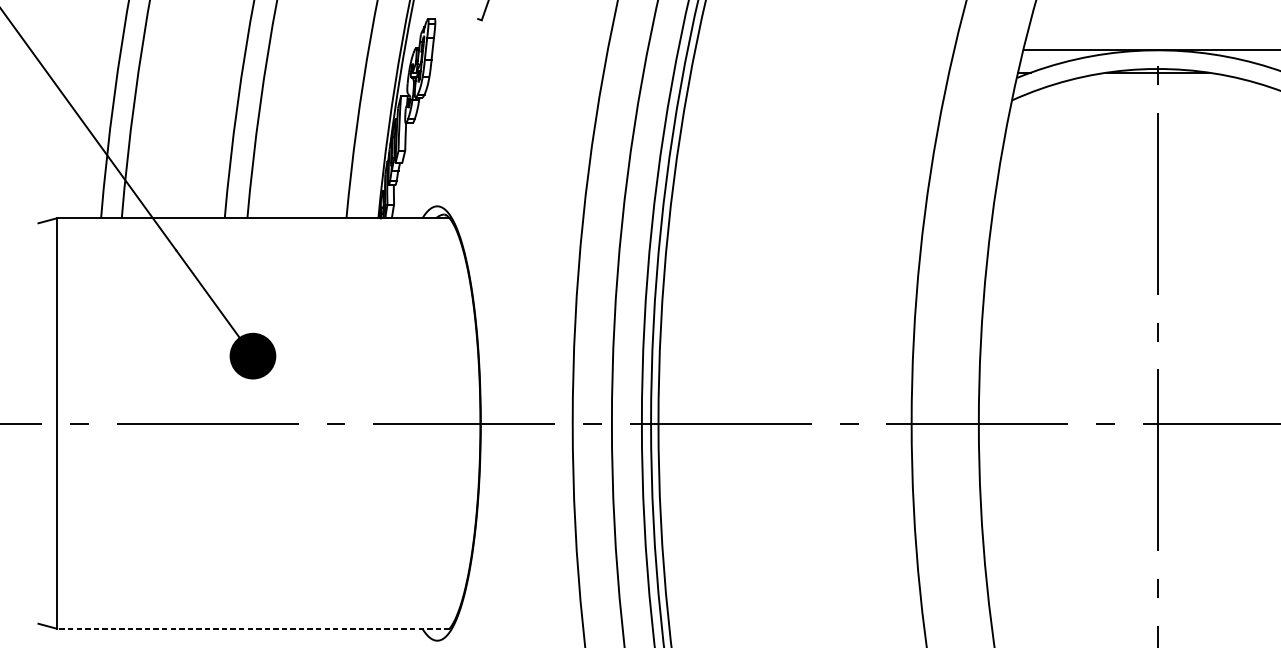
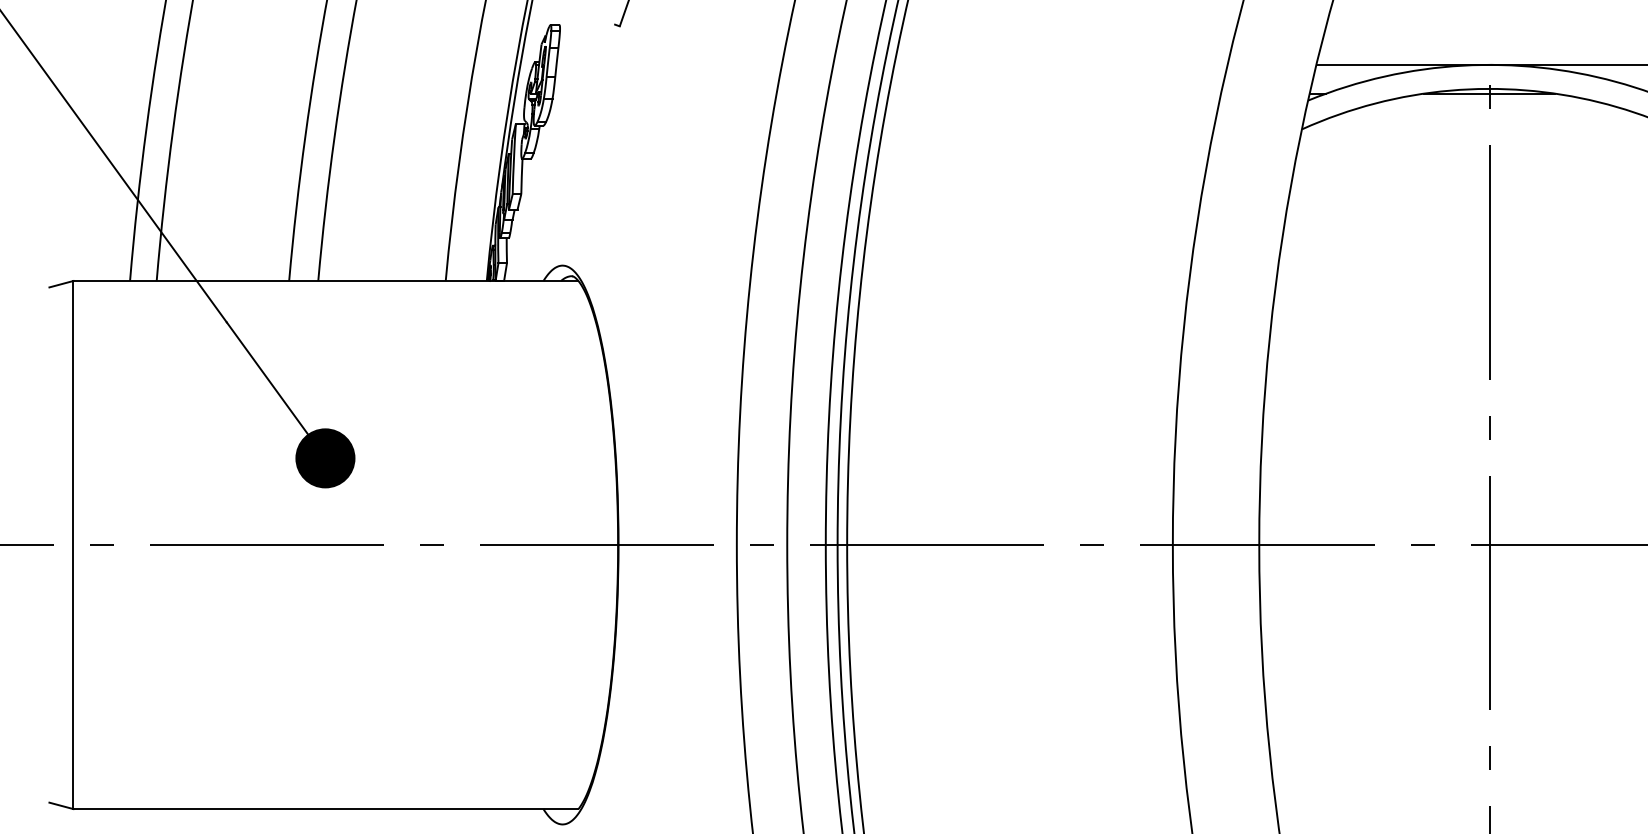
line: (253, 629) -> (325, 809), dashed -> solid

